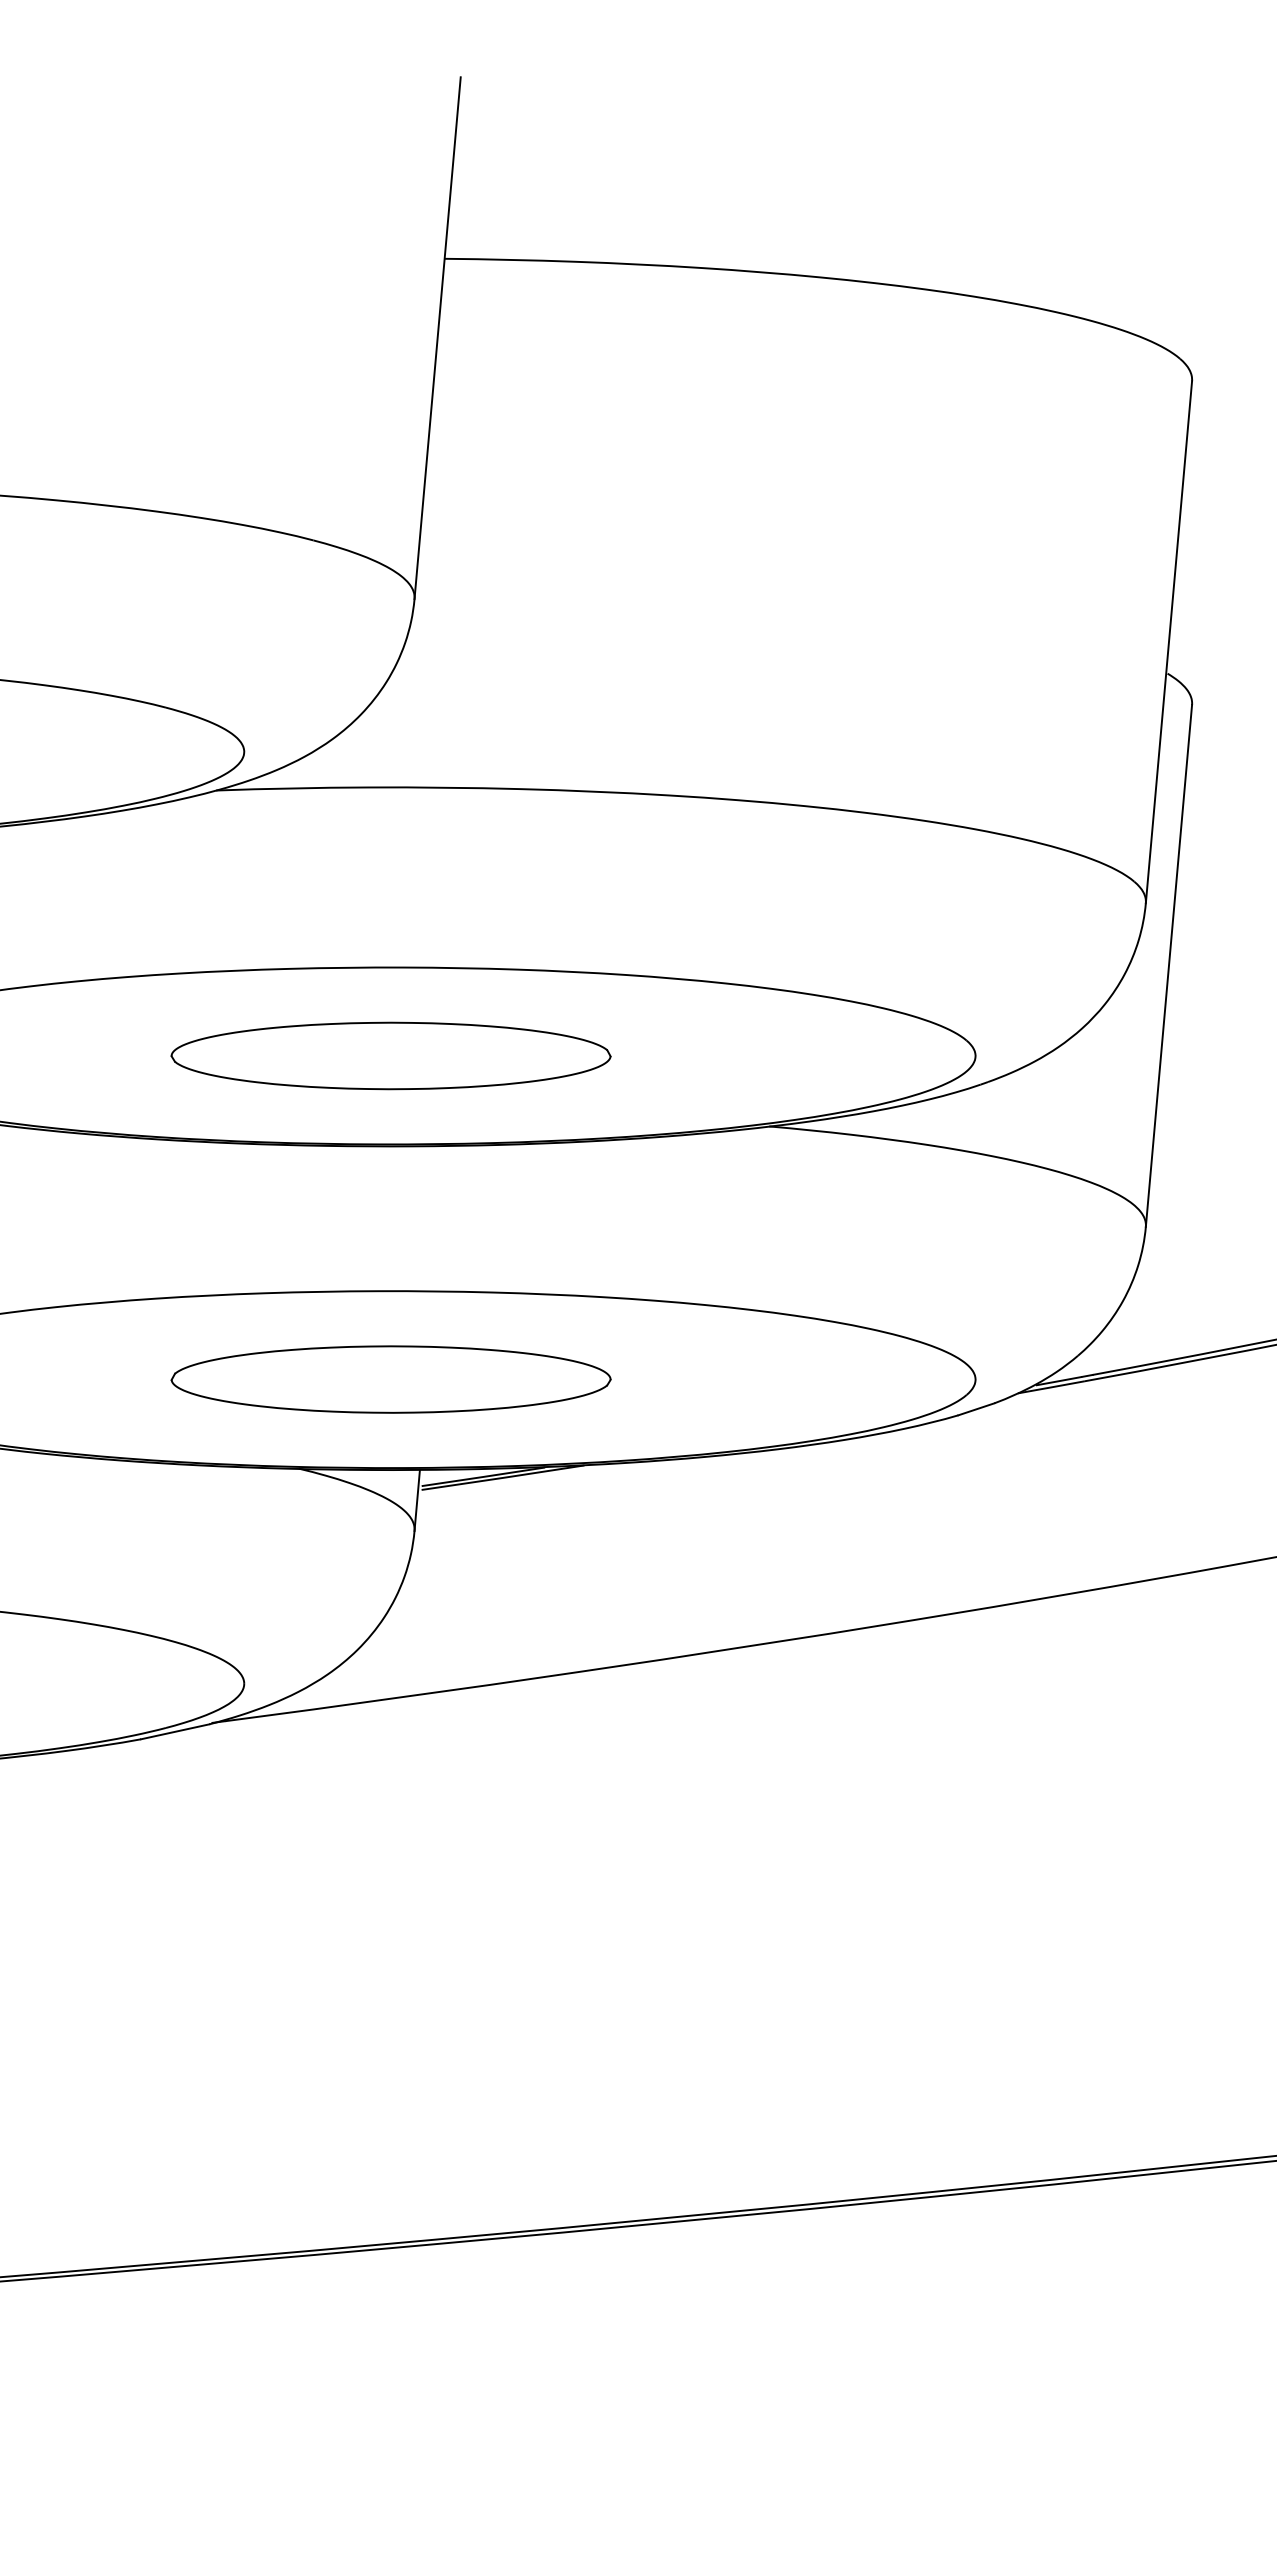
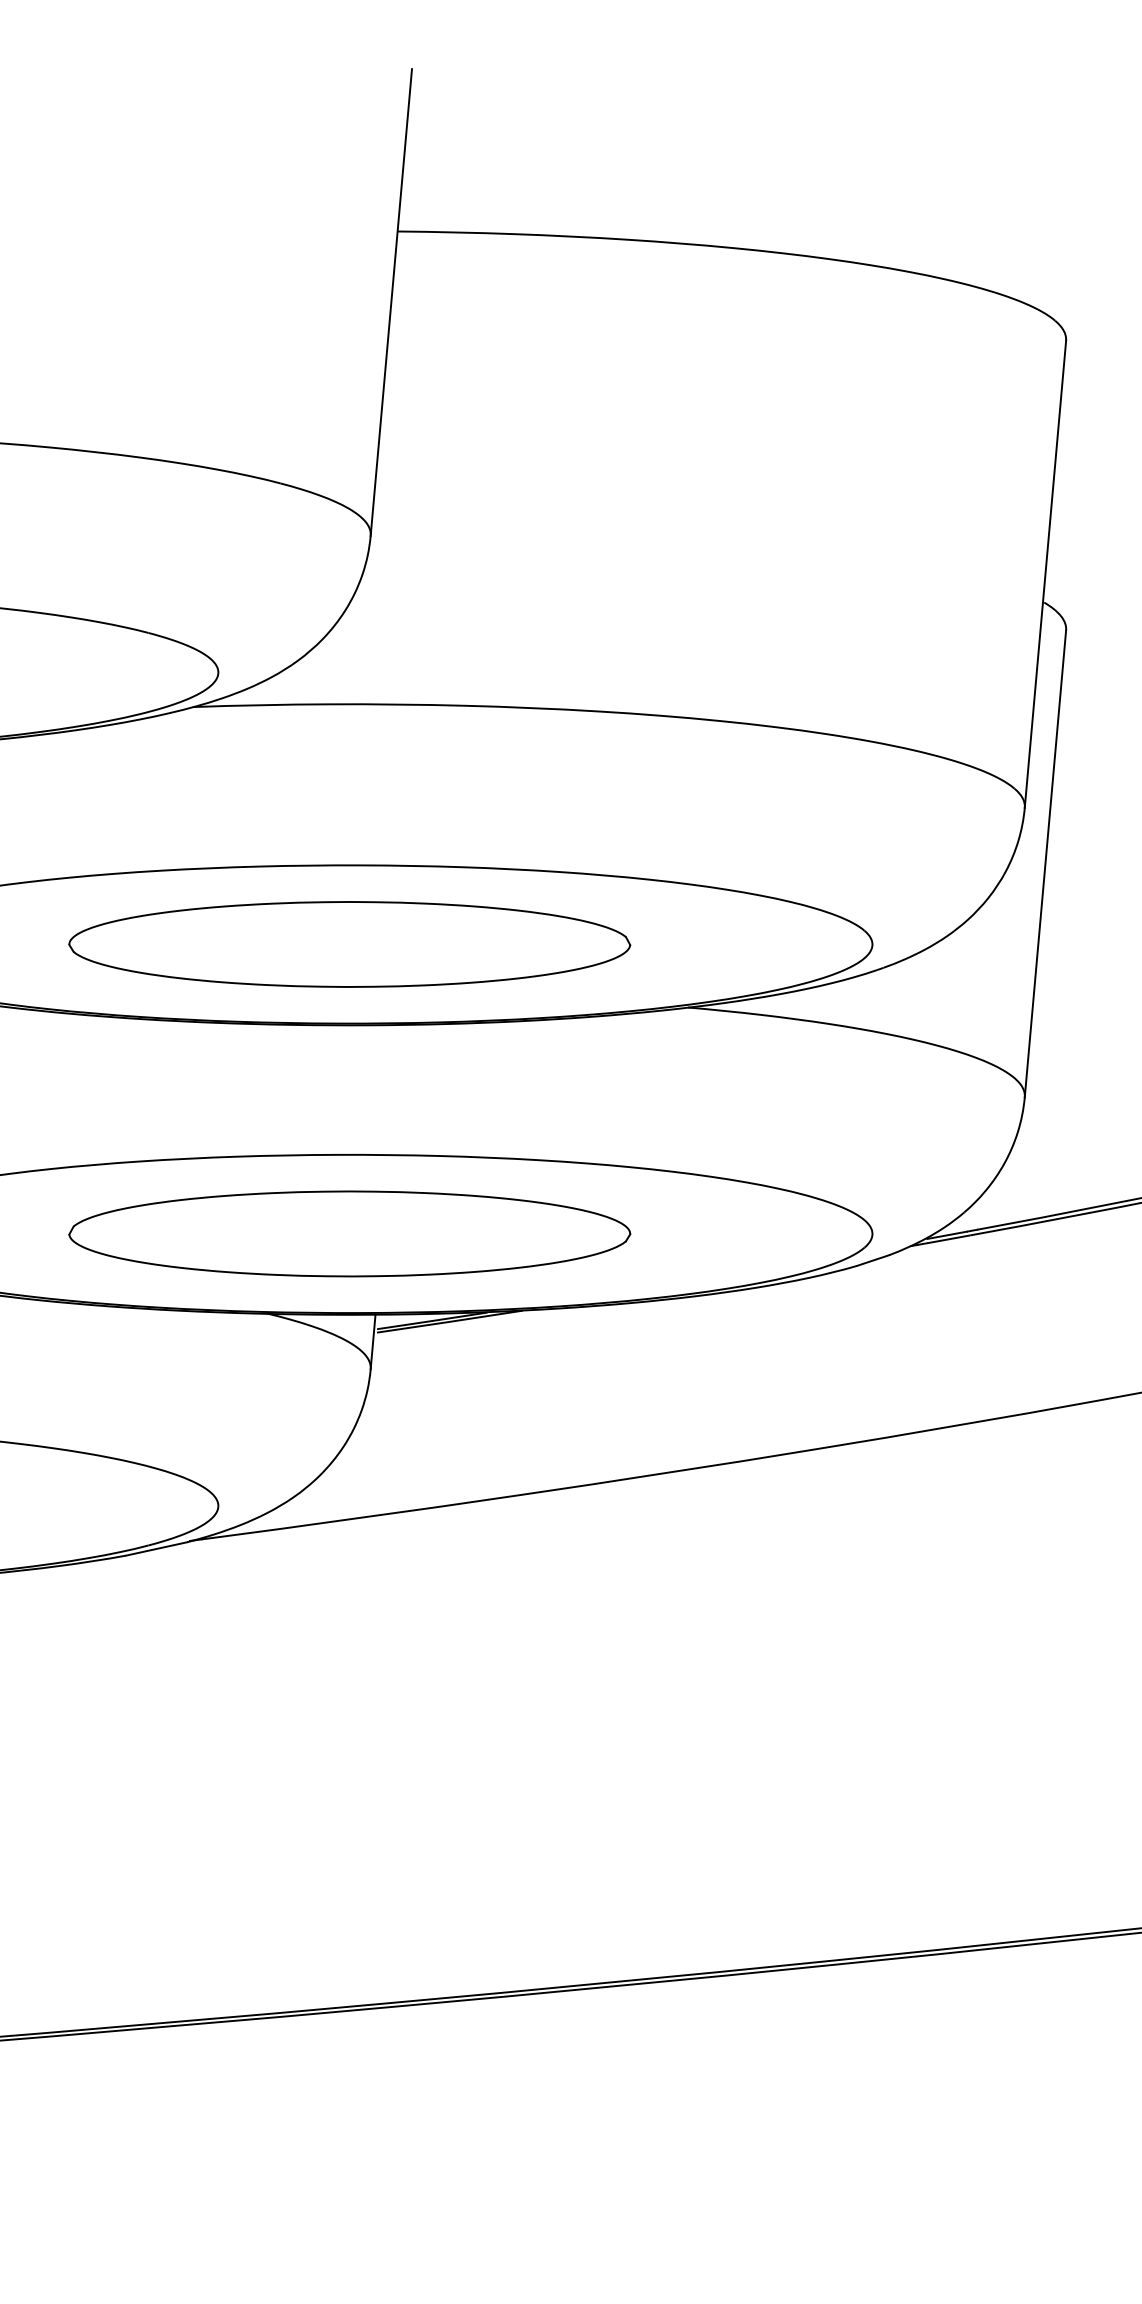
part: (390, 1055) -> (349, 944), size x1.43
part: (390, 1379) -> (349, 1233), size x1.43

